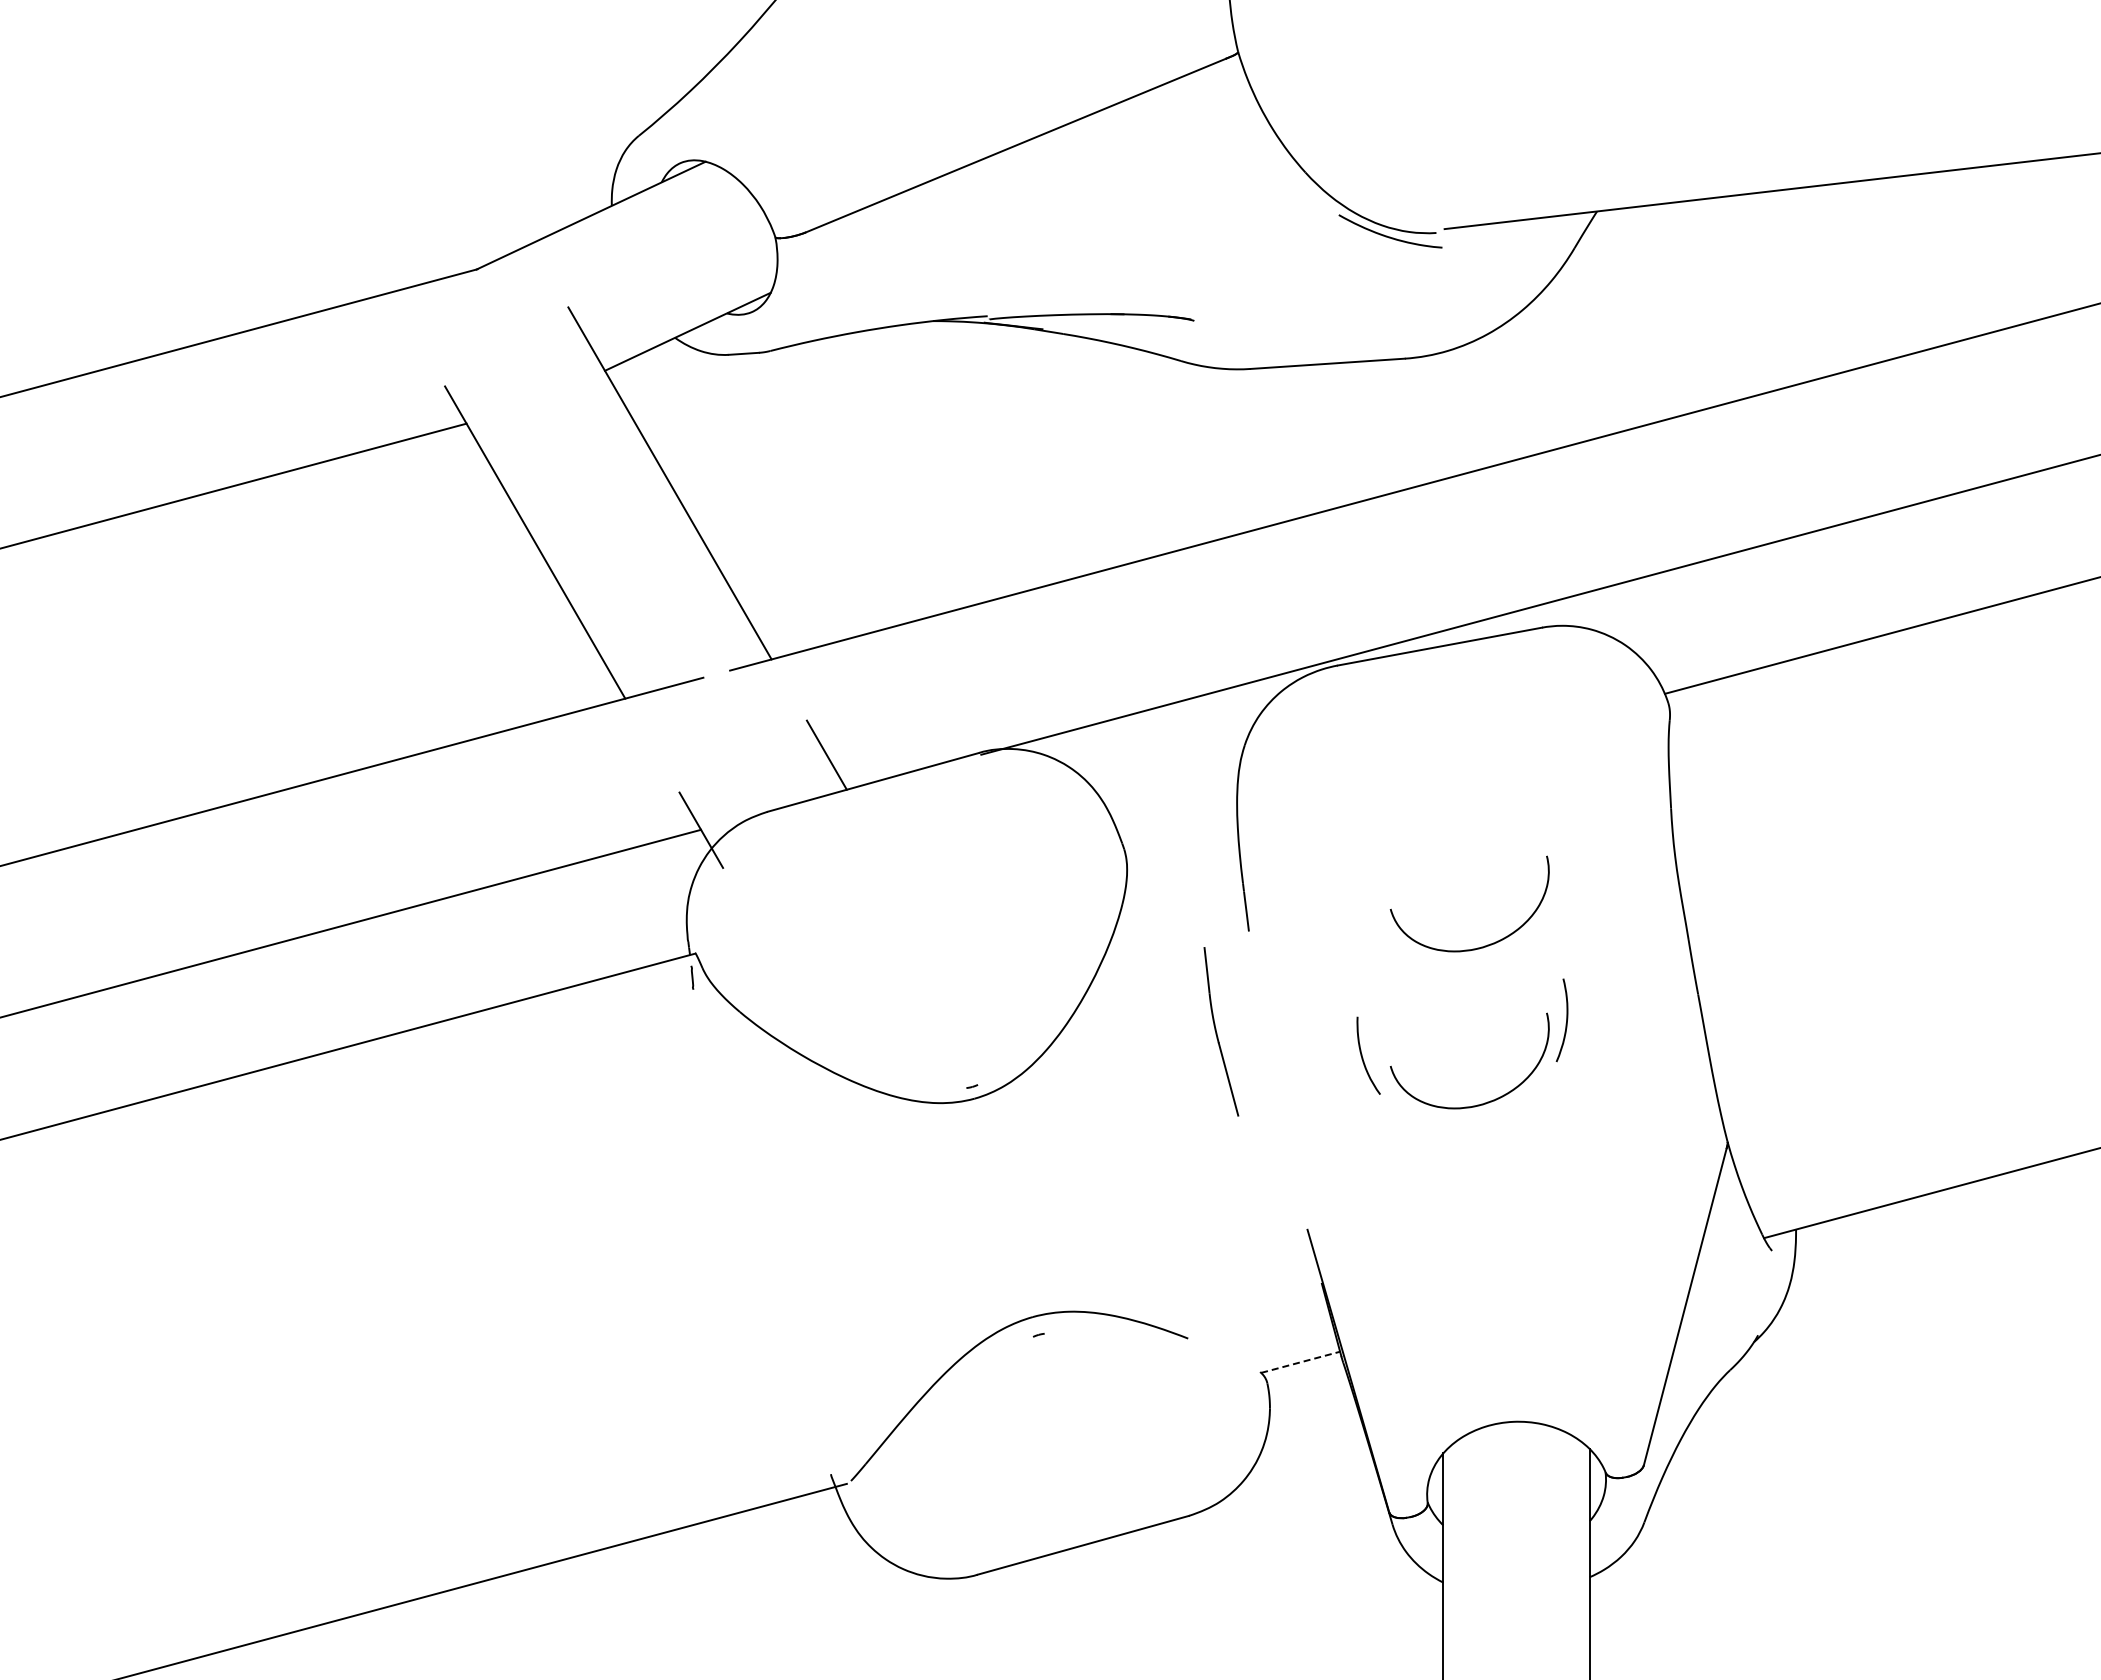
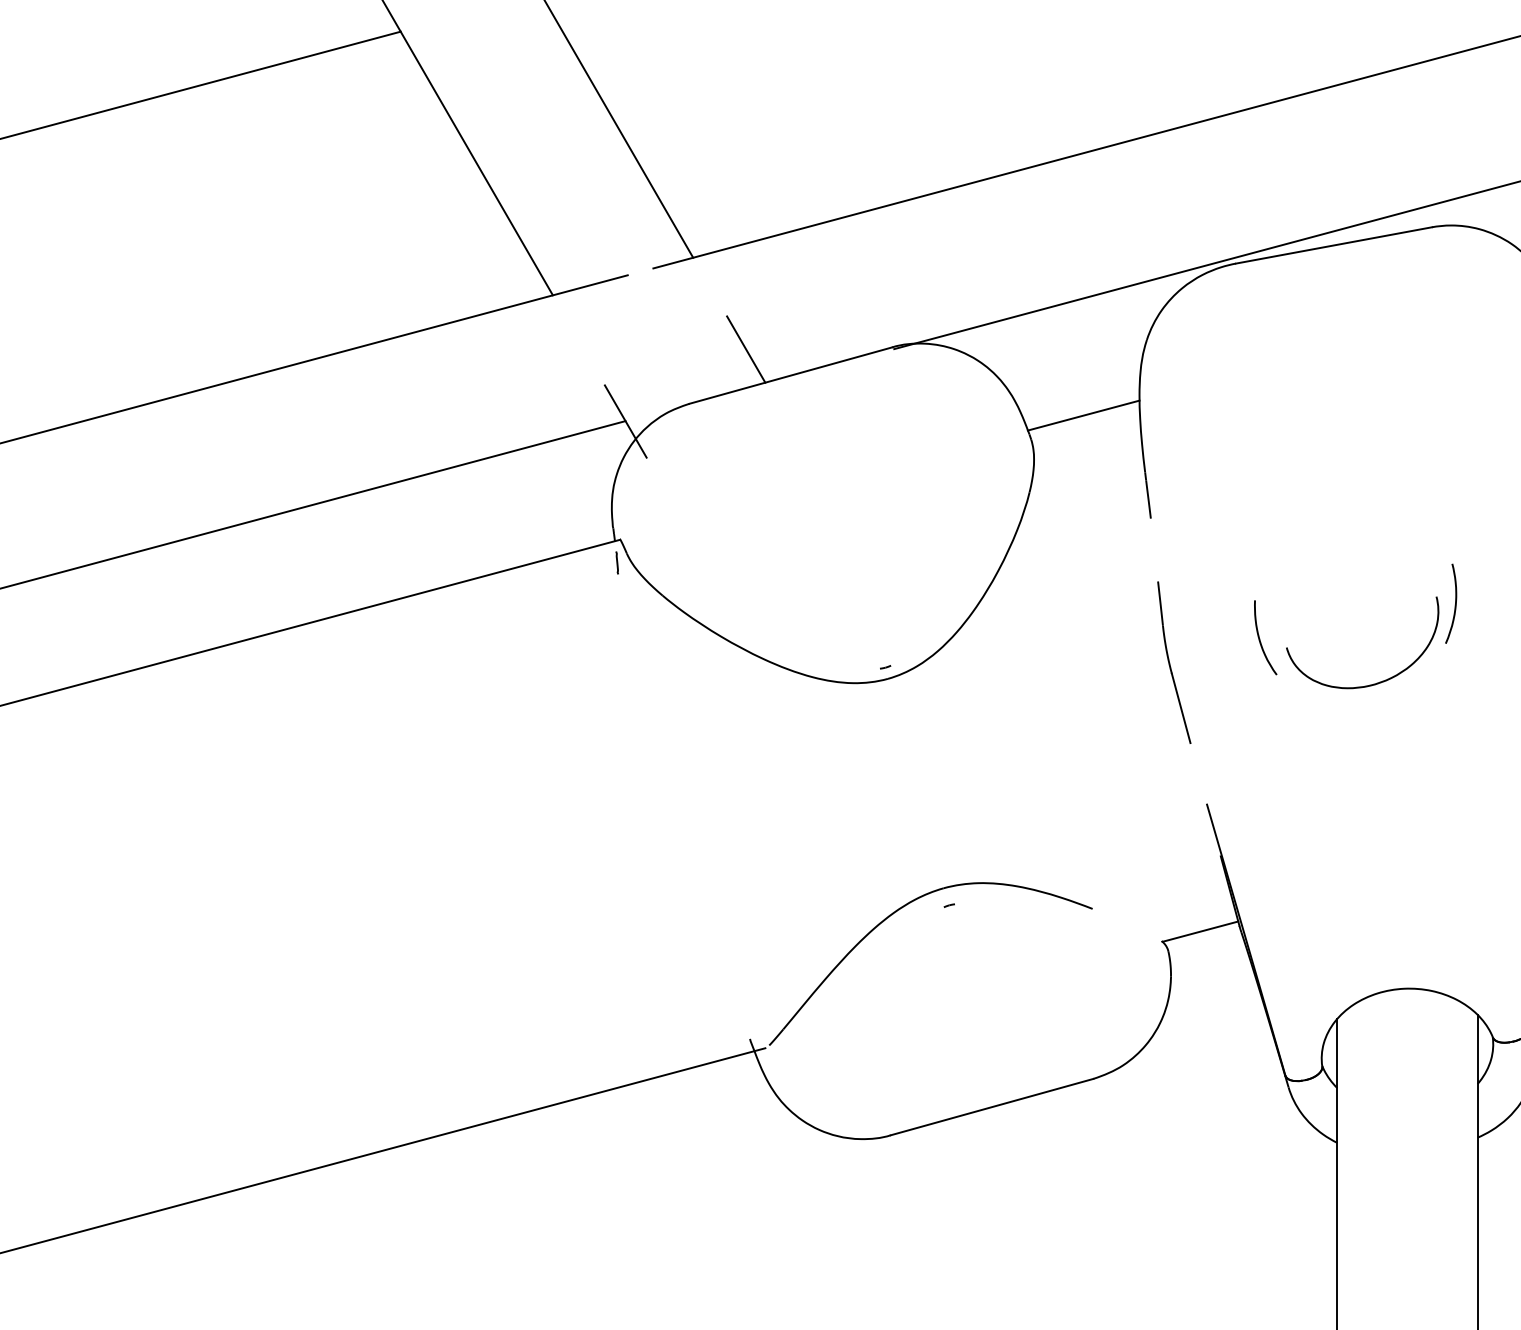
line: (1178, 823) -> (1083, 415), added
curve: (1484, 945) -> (1376, 532), removed
part: (1221, 1031) -> (1174, 662), moved
line: (1300, 1362) -> (1200, 931), dashed -> solid

